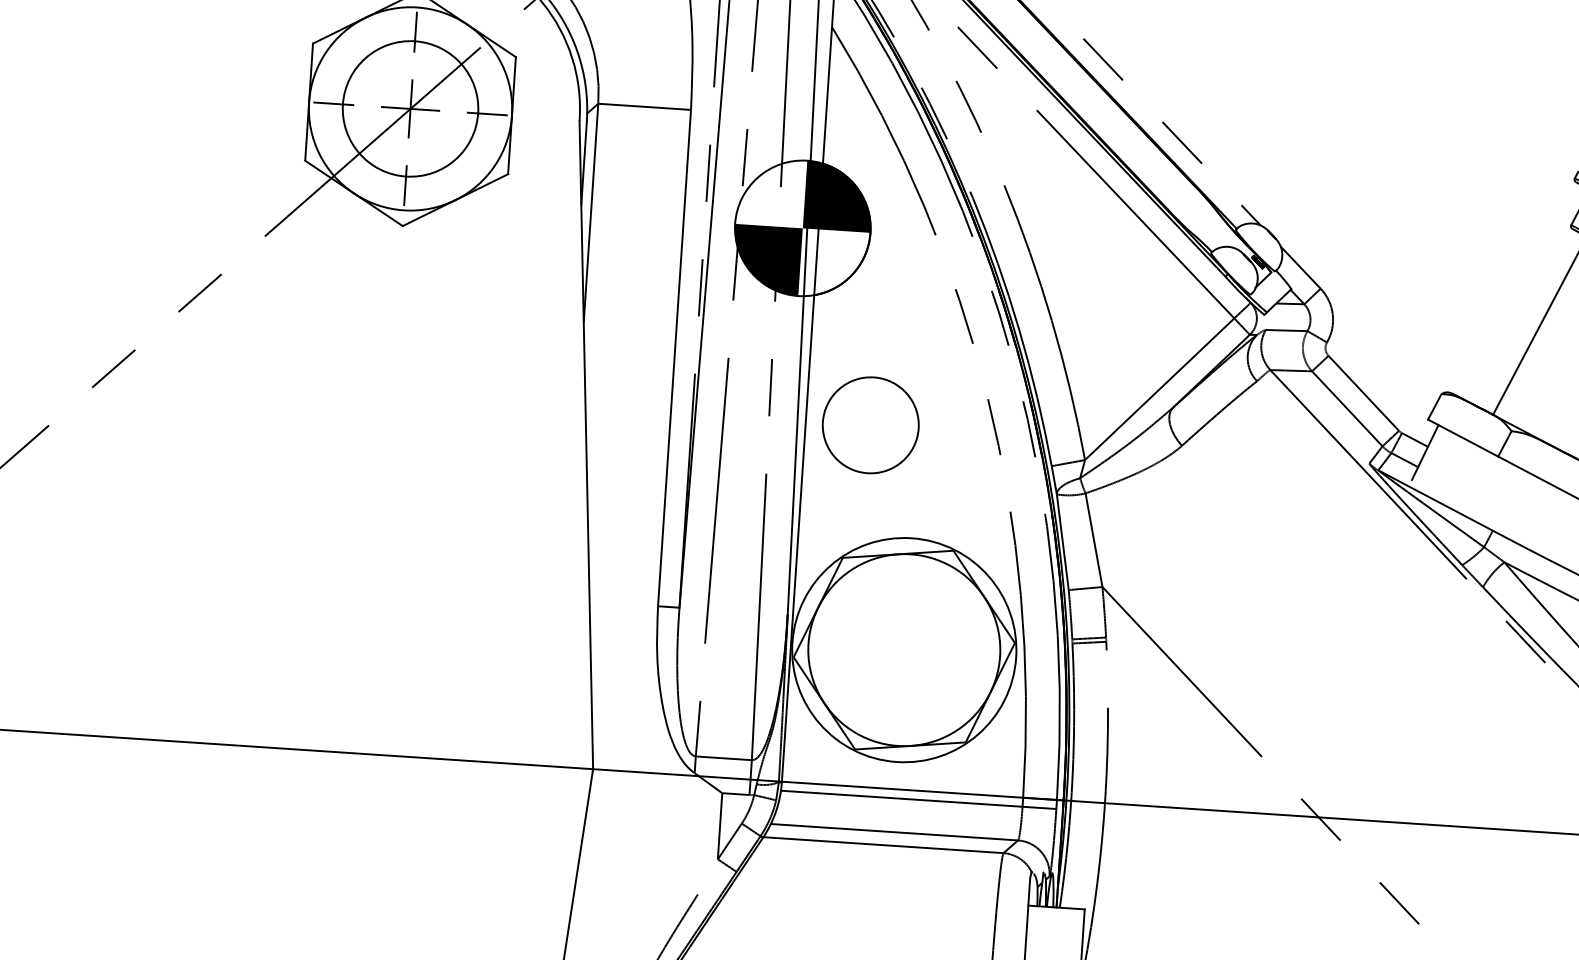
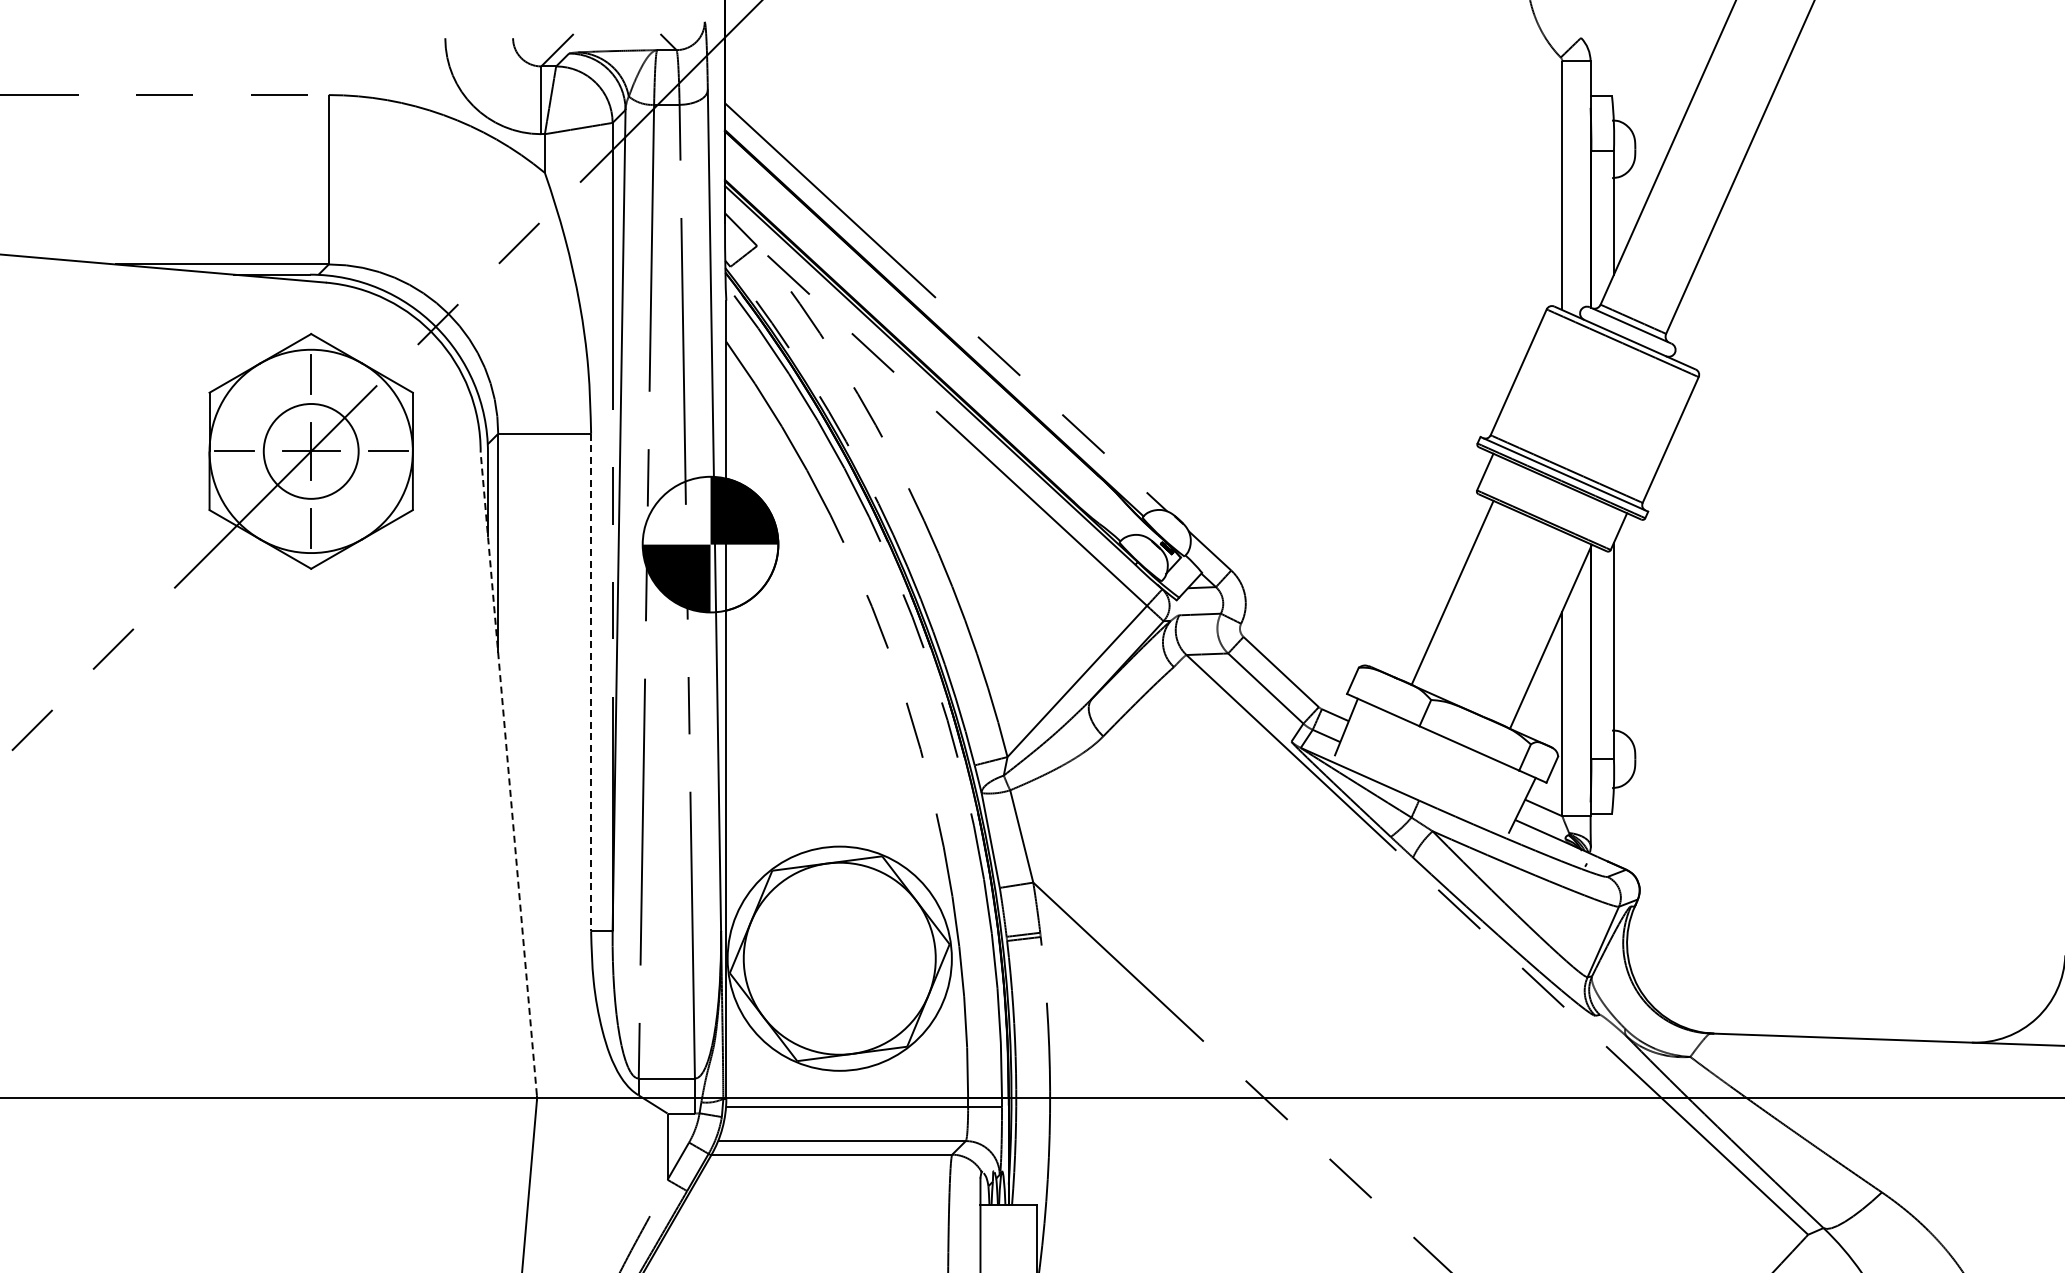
circle: (410, 109) -> (311, 451), size x0.7
line: (674, 358) -> (591, 682), solid -> dashed
circle: (870, 425) -> (791, 736), removed
line: (586, 443) -> (508, 773), solid -> dashed

